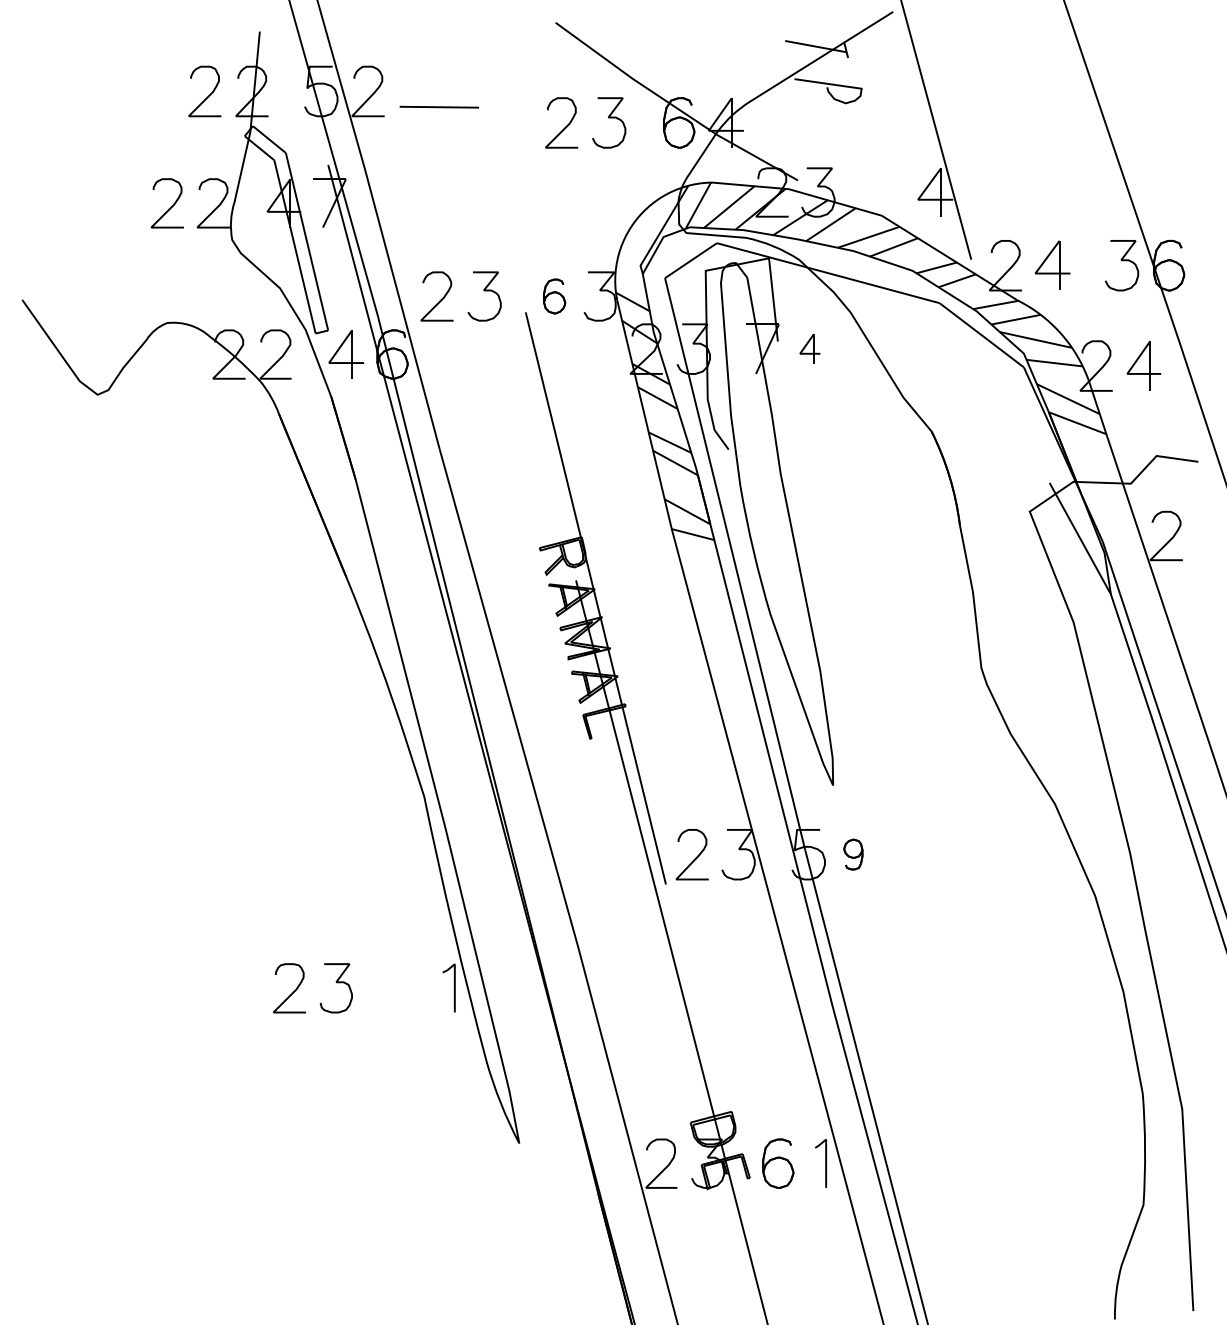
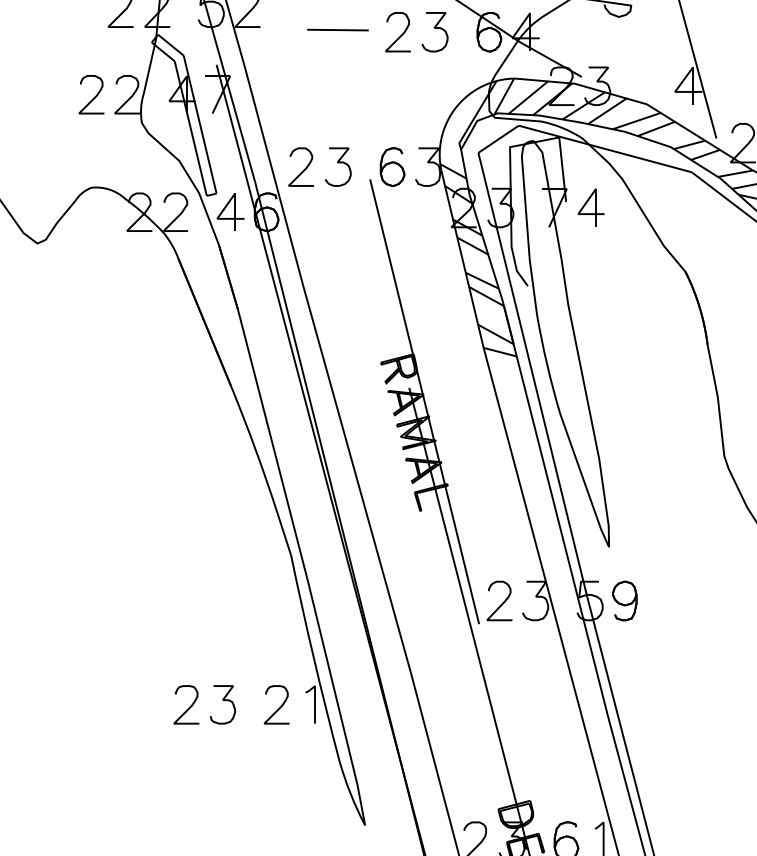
line: (438, 106) -> (337, 29), moved
part: (554, 296) -> (392, 167), size x1.43
part: (809, 348) -> (590, 207), size x1.67
part: (853, 854) -> (624, 600), size x1.67
curve: (409, 991) -> (279, 707), added

